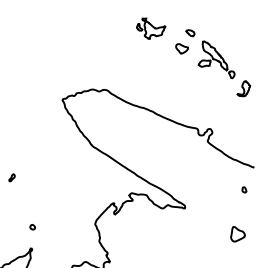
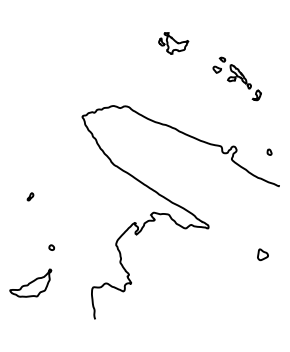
part: (212, 62) -> (236, 78), size x0.62
part: (244, 189) -> (269, 151), moved
part: (237, 233) -> (262, 254), size x0.71

